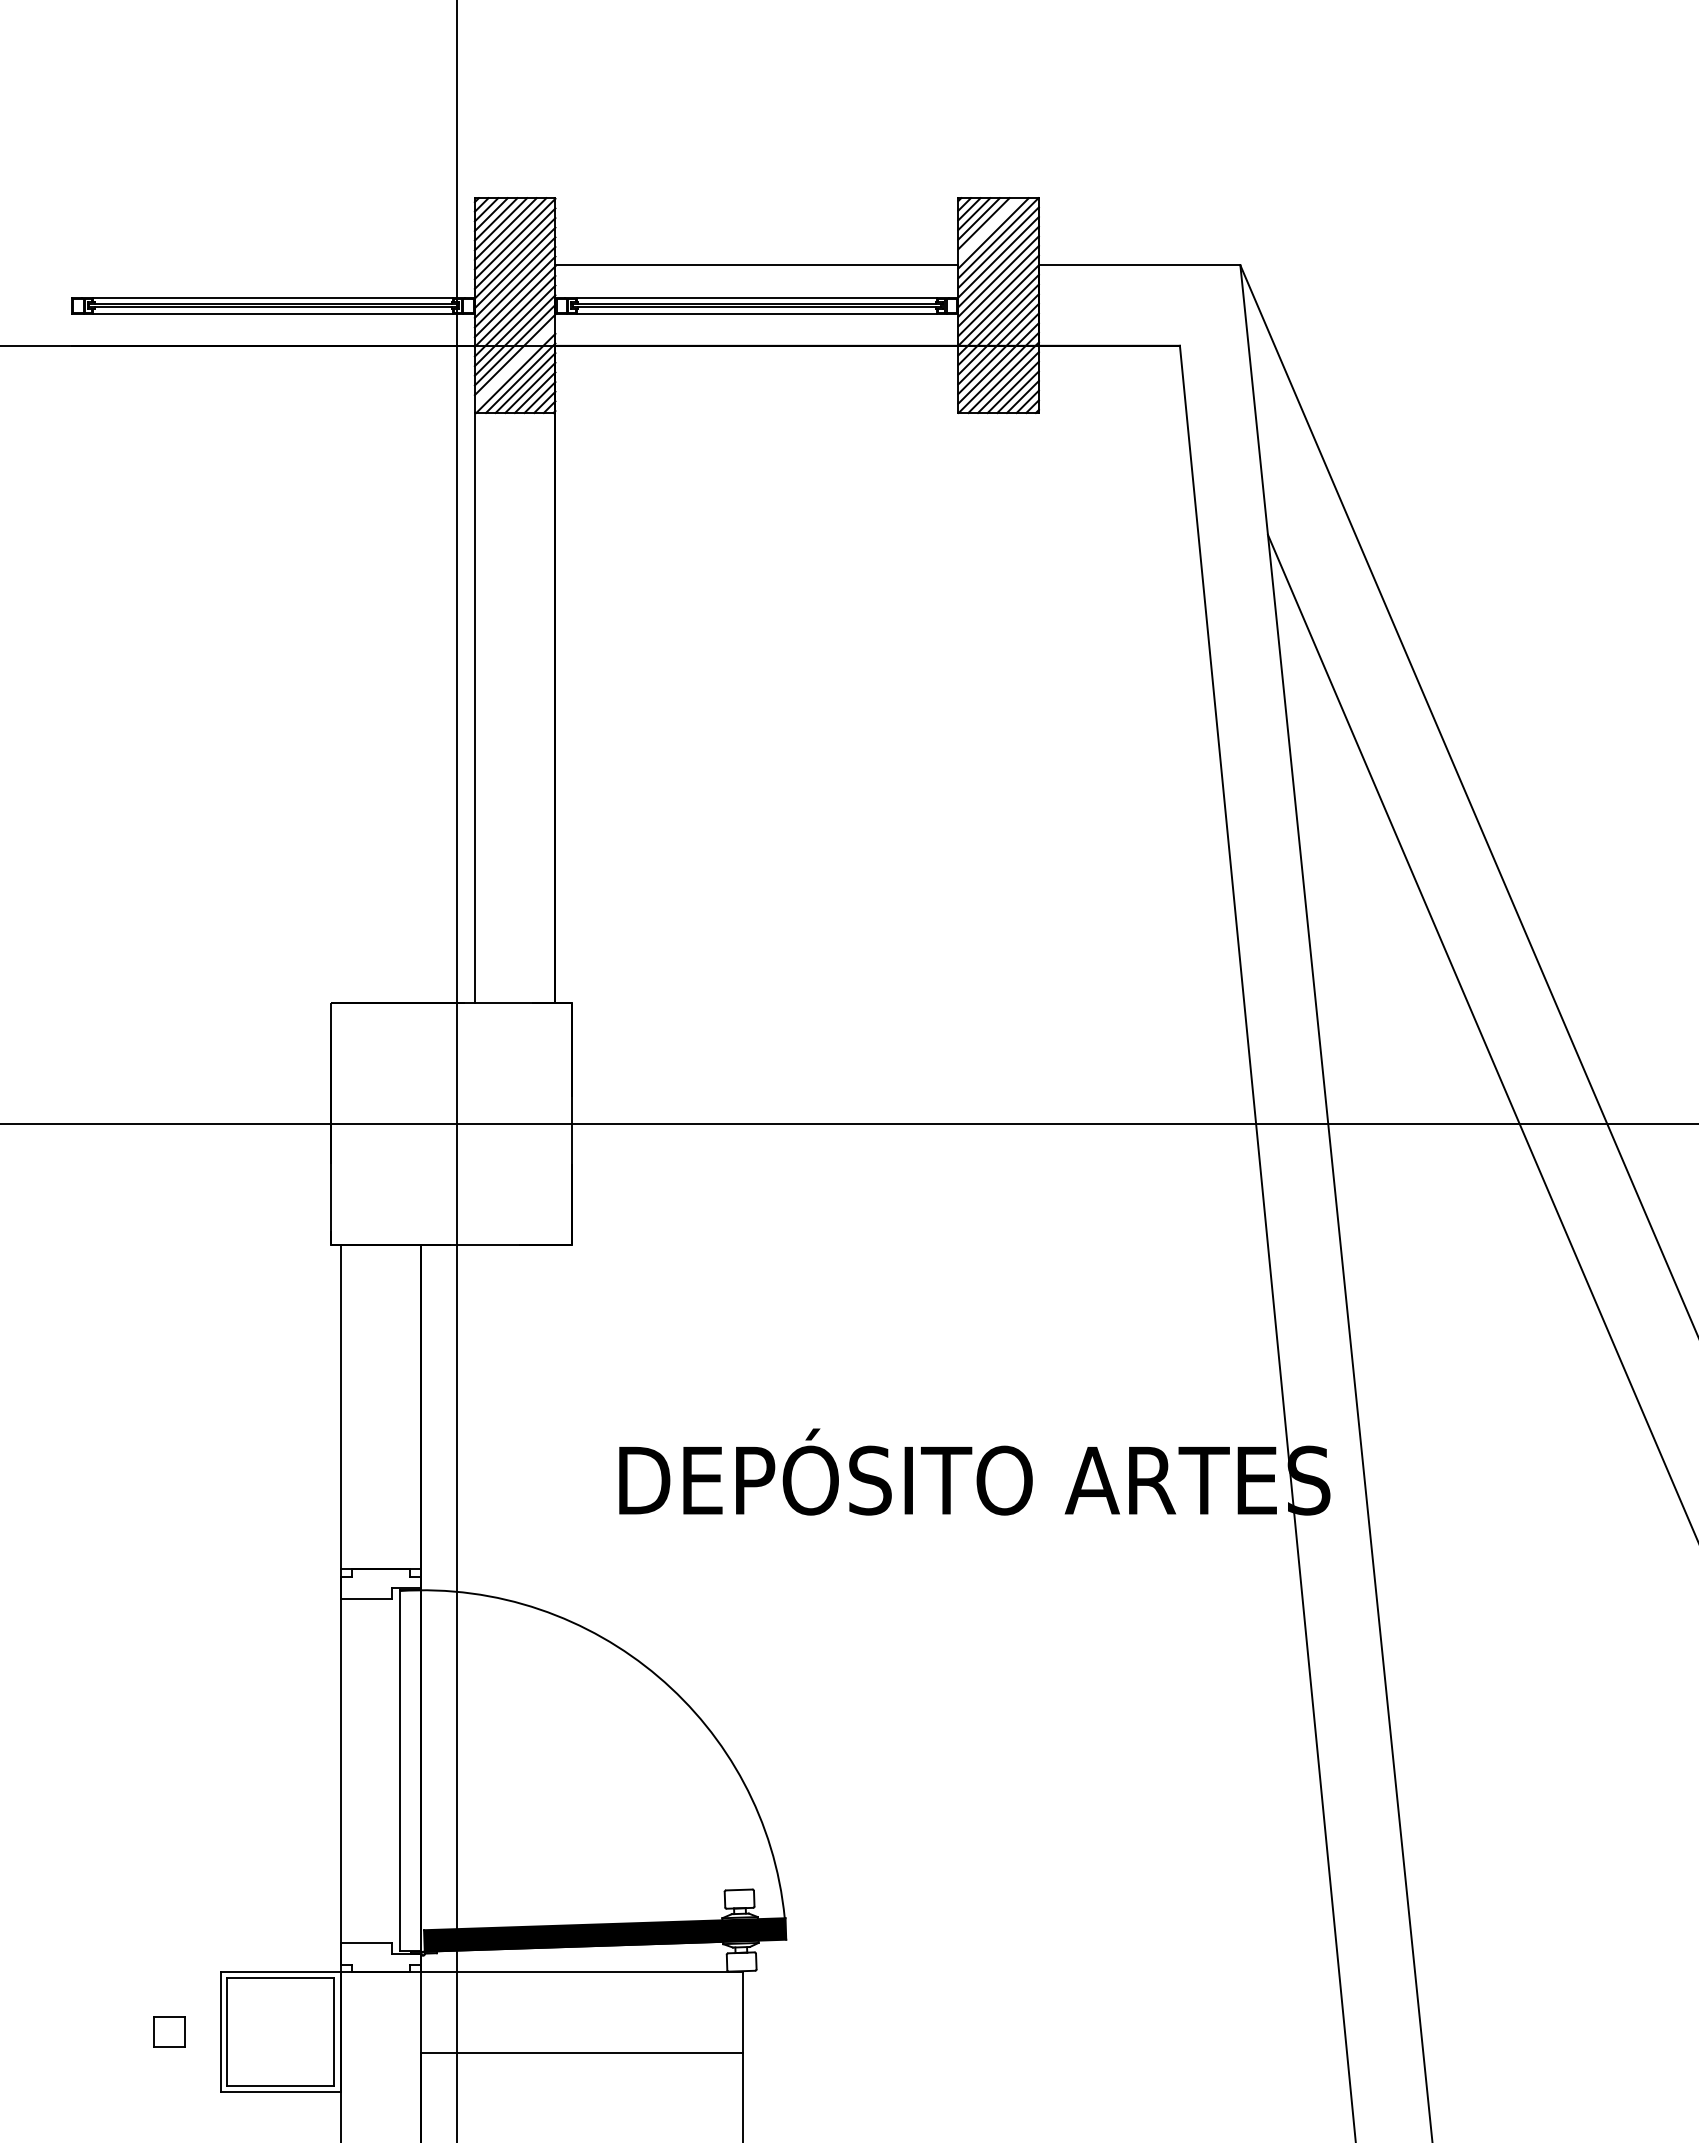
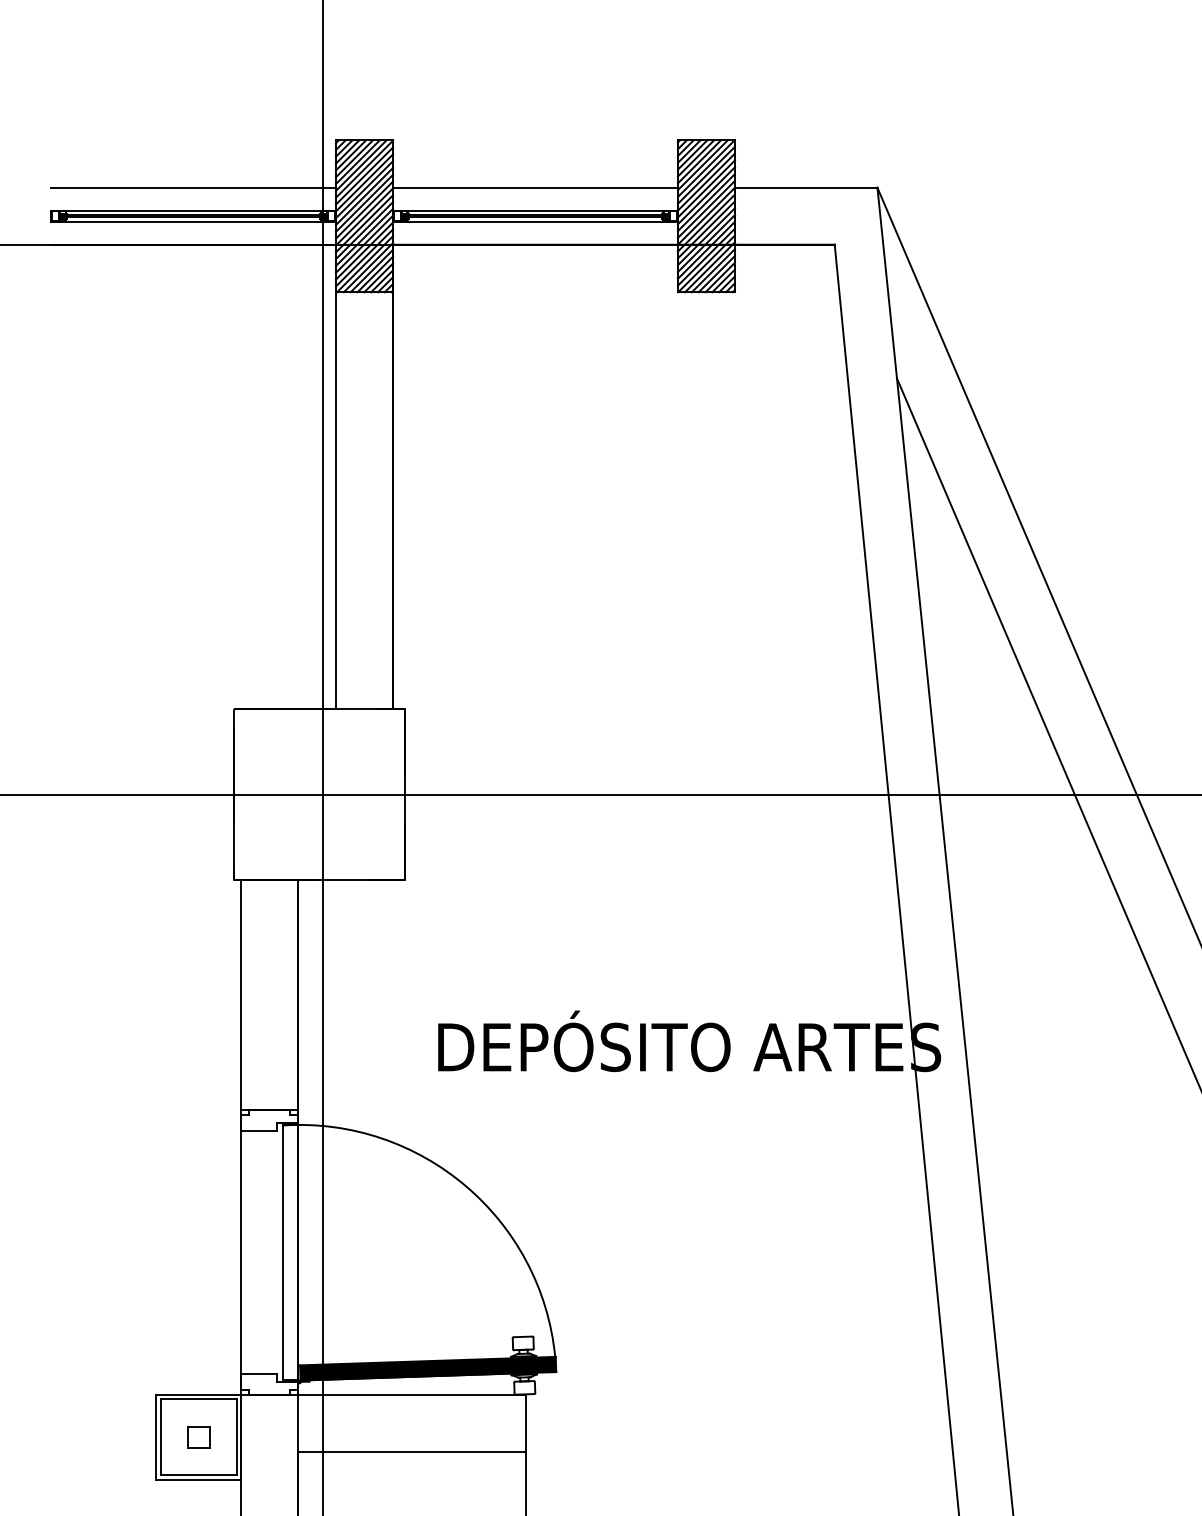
line: (988, 228) -> (699, 161), added
line: (273, 265) -> (193, 187), added
line: (514, 364) -> (364, 257), added
part: (169, 2031) -> (198, 1437), moved

